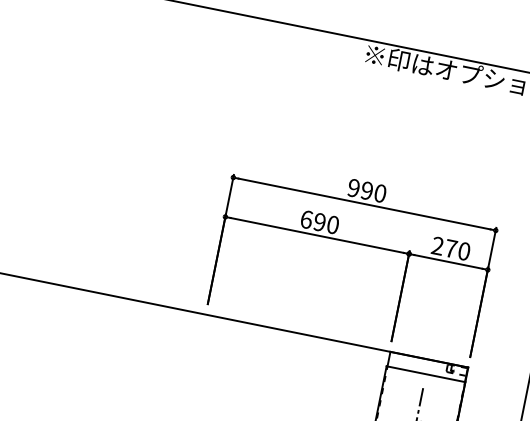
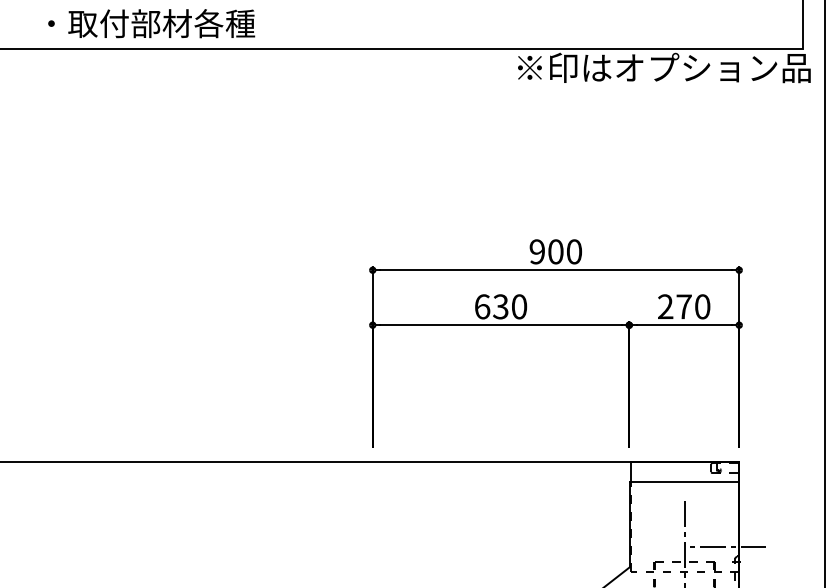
text: (366, 190) -> (555, 251), 990 -> 900
text: (319, 221) -> (500, 306), 690 -> 630

